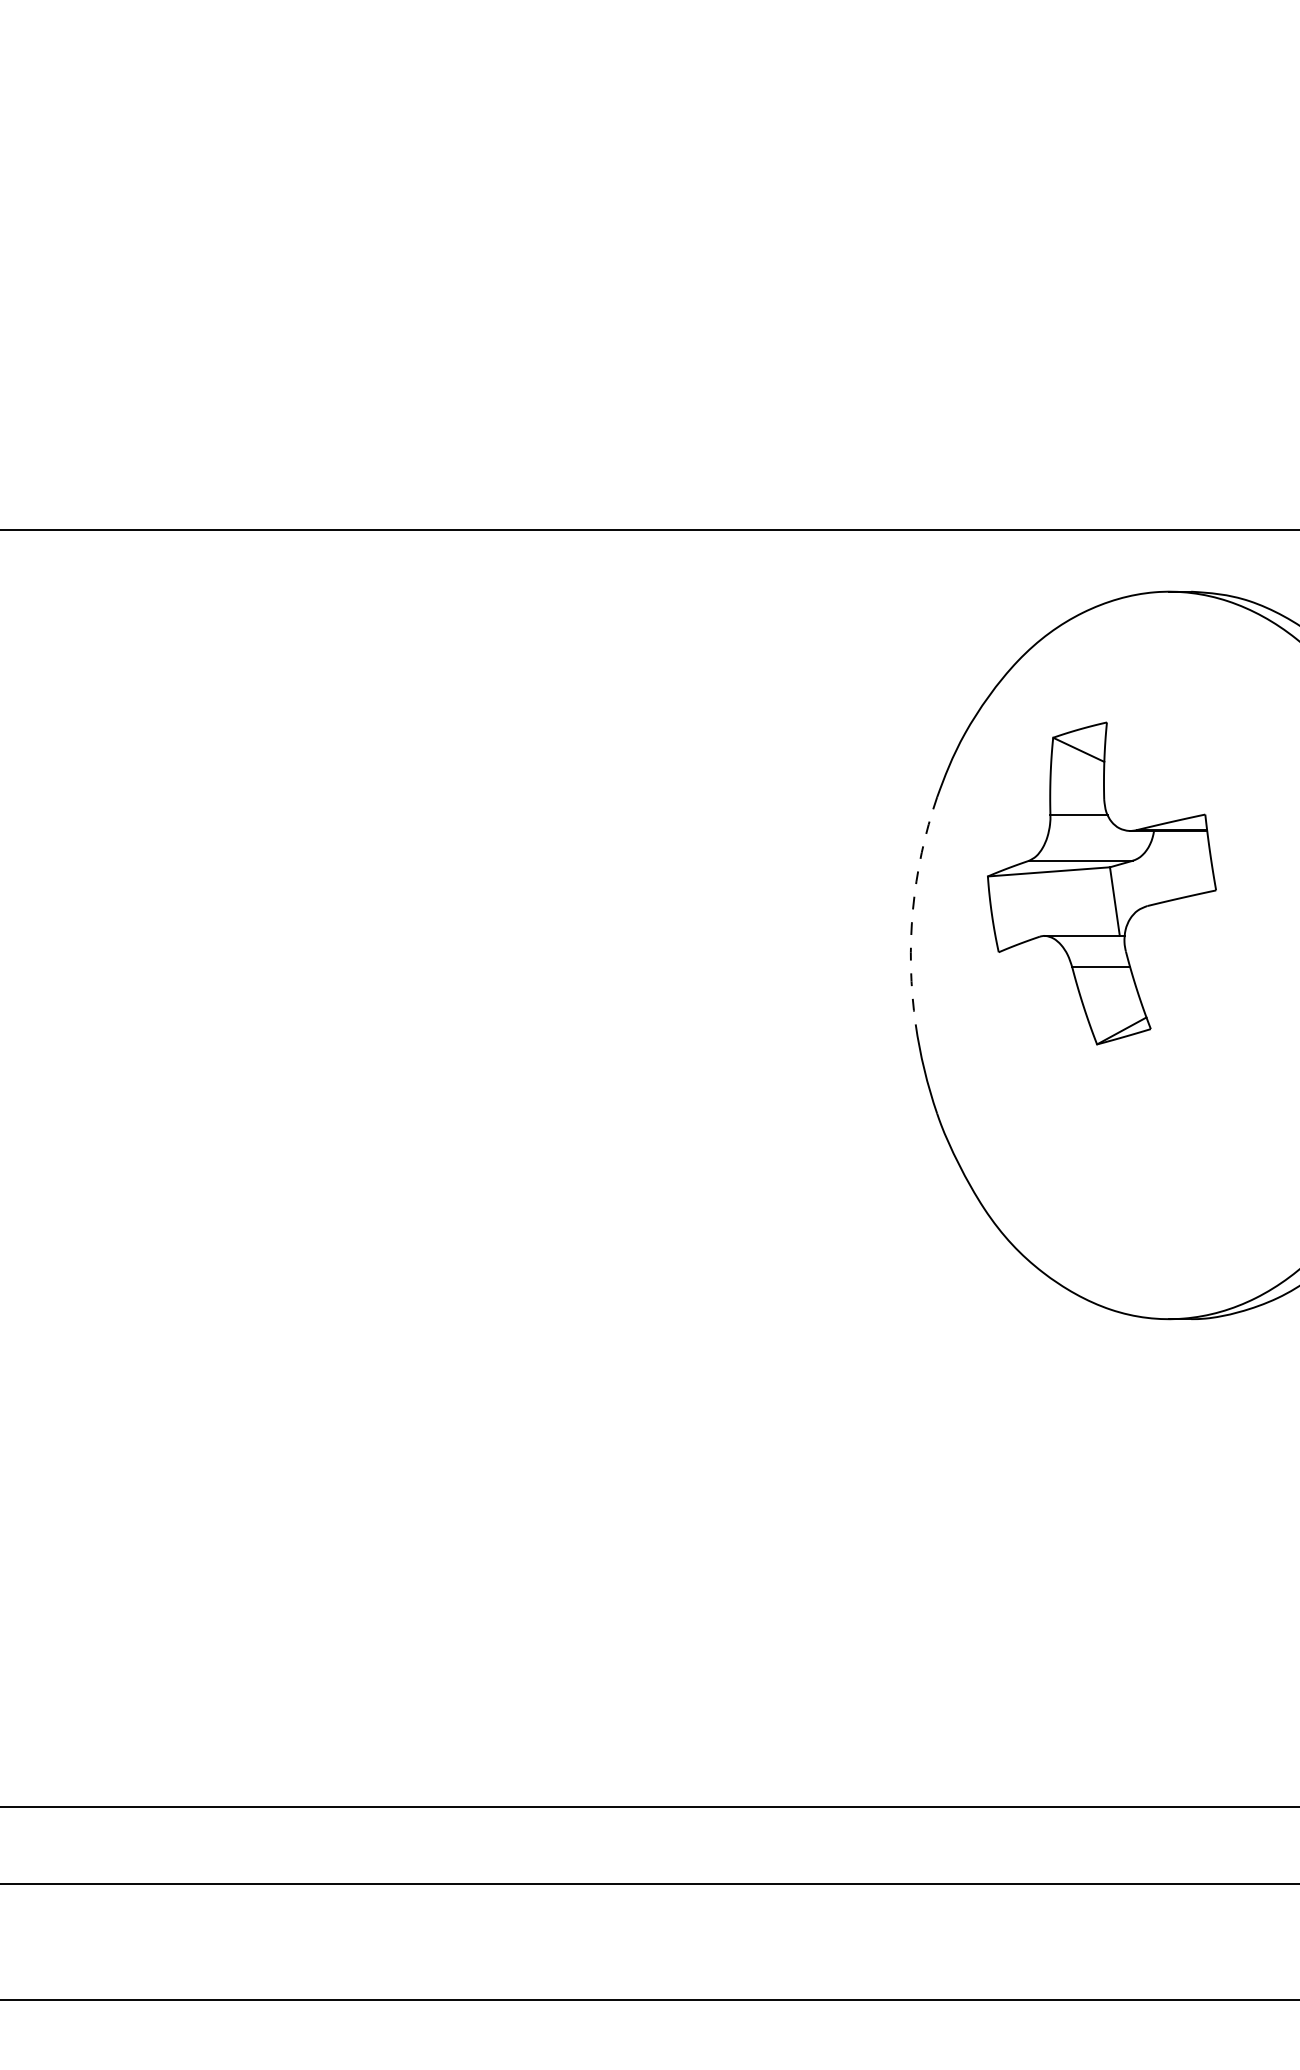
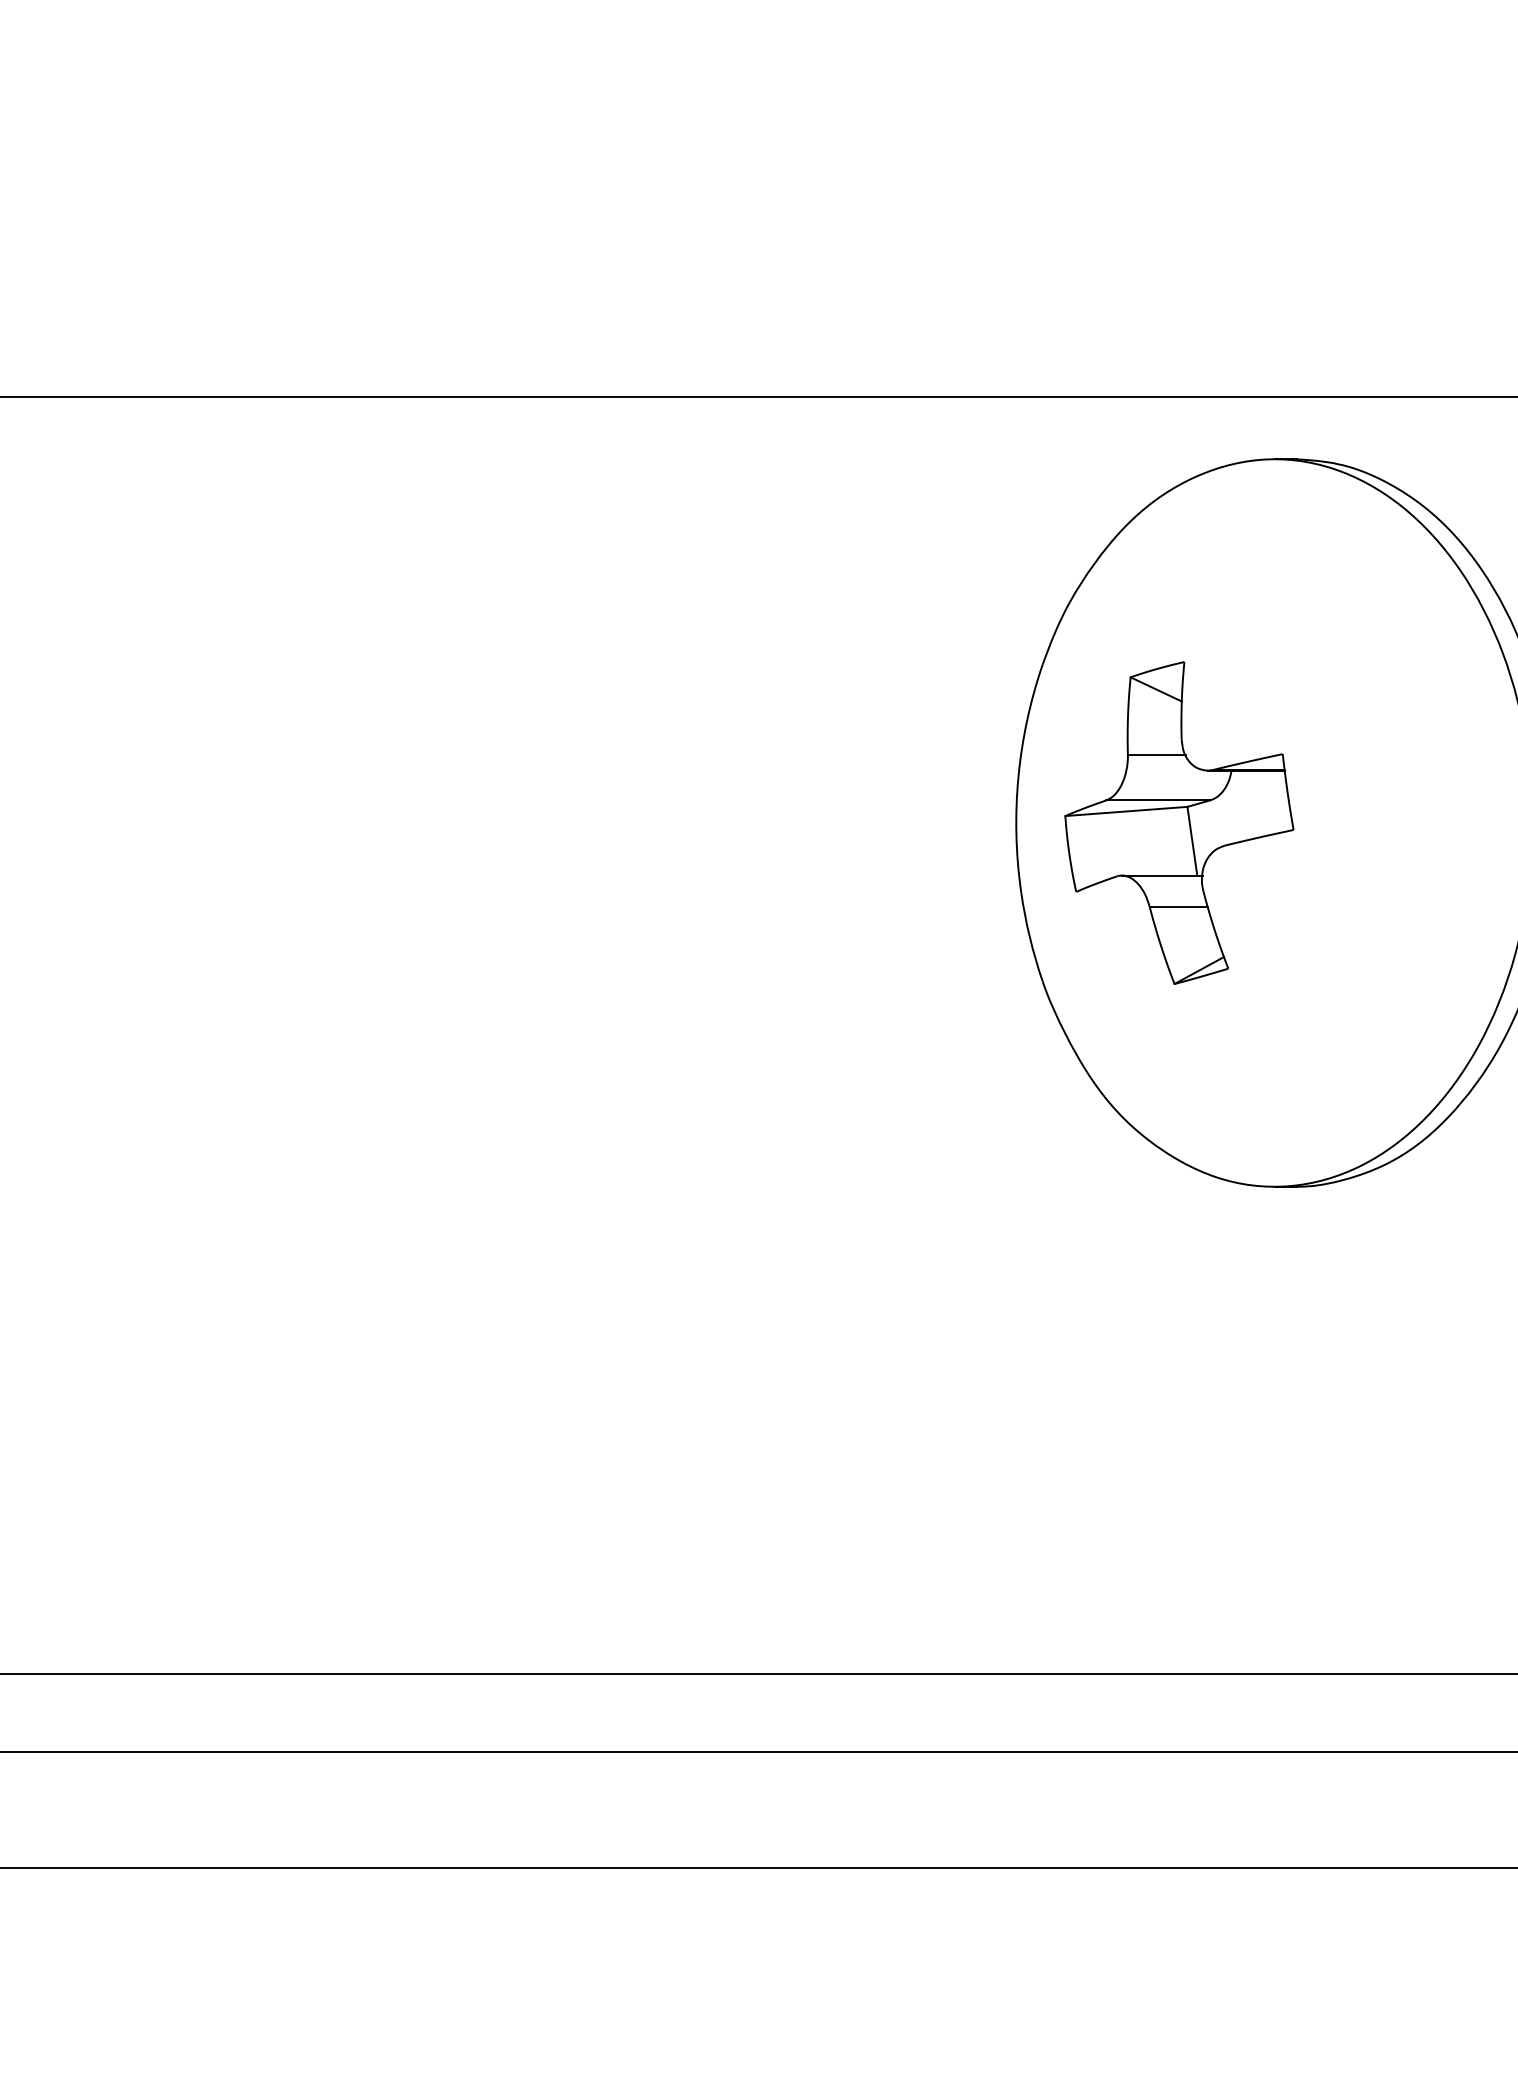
part: (1102, 882) -> (1179, 822), moved
arc: (913, 909) -> (1018, 777), dashed -> solid

